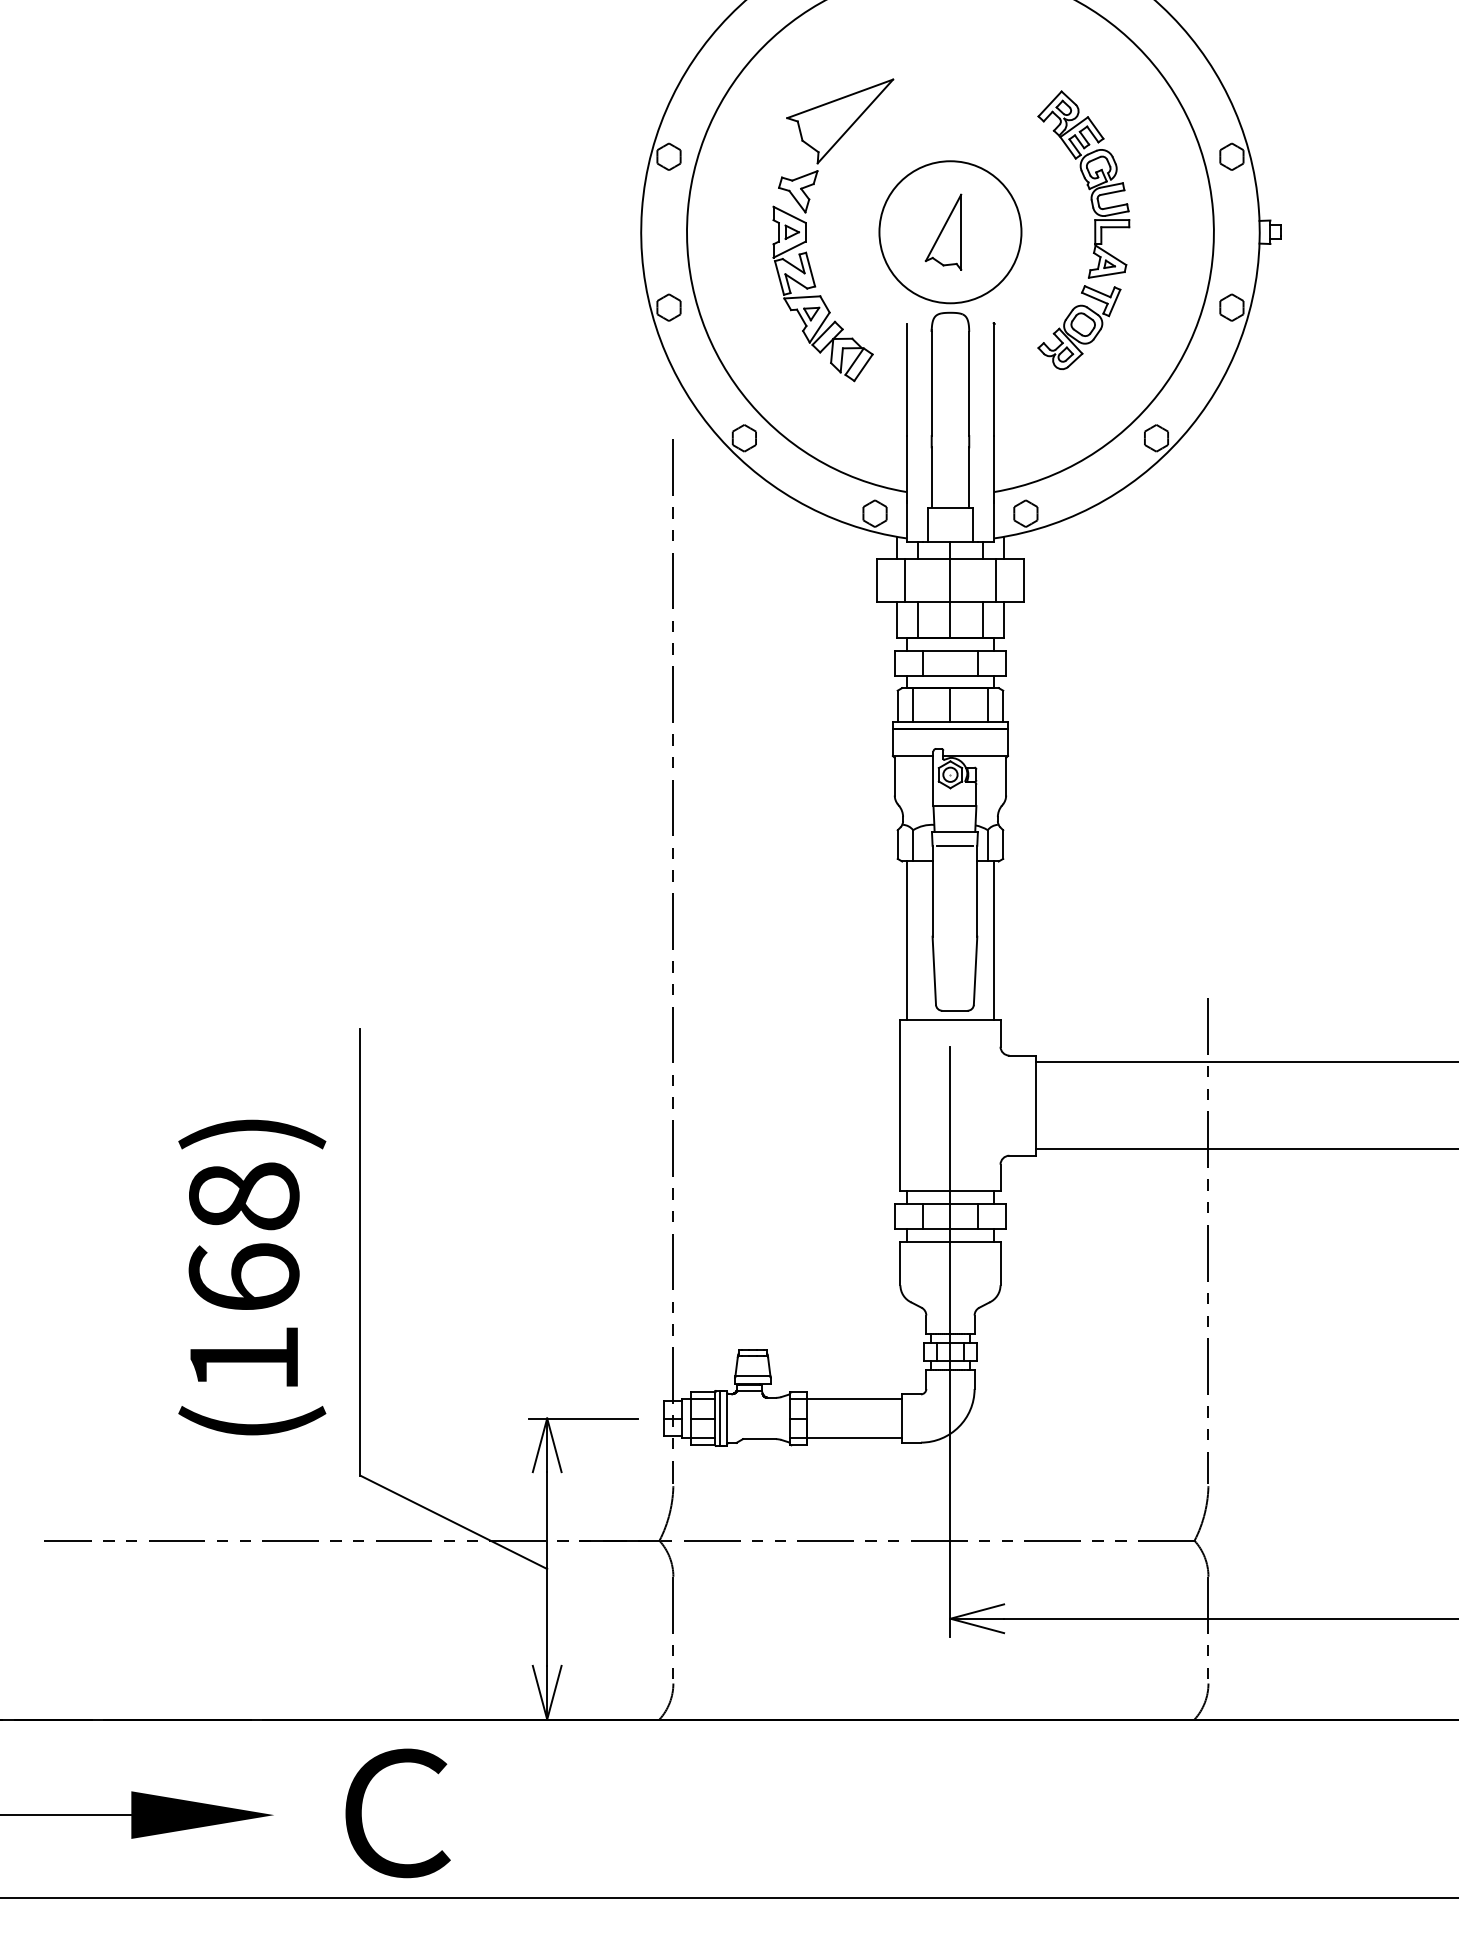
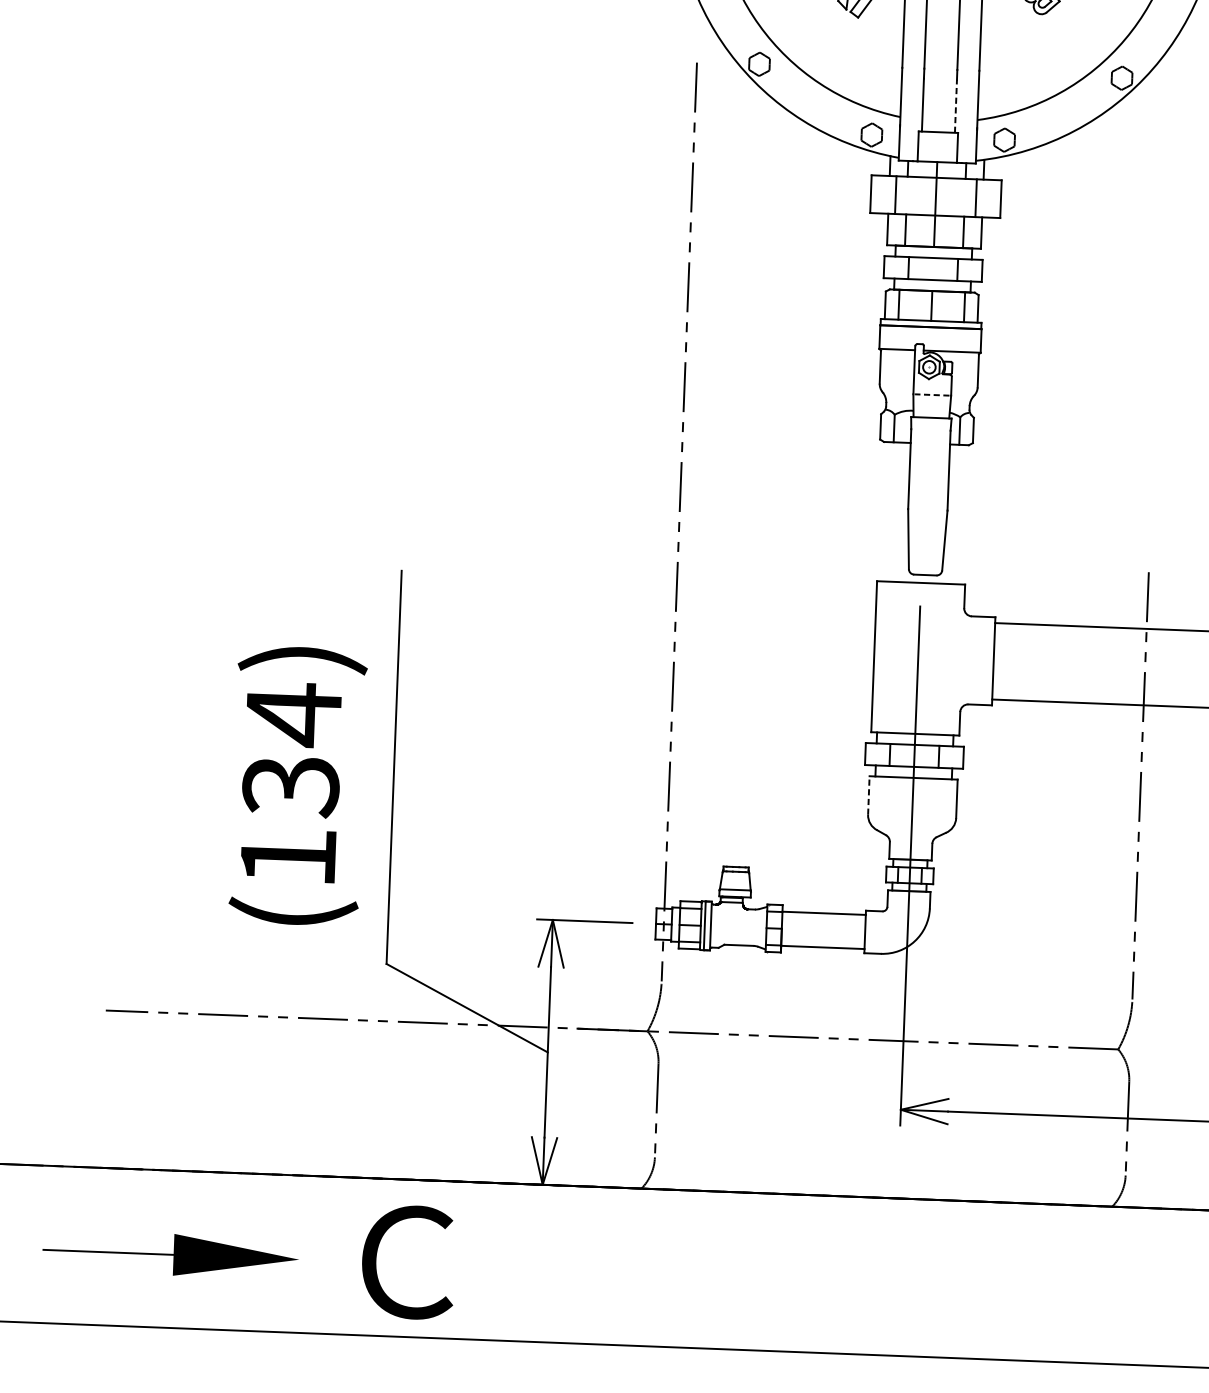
line: (969, 476) -> (956, 105), solid -> dashed
line: (954, 806) -> (931, 395), solid -> dashed
line: (954, 845) -> (930, 429), removed
line: (907, 940) -> (885, 511), removed
line: (993, 940) -> (961, 514), removed
text: (243, 1236) -> (291, 749), (168) -> (134)
line: (900, 1263) -> (868, 795), solid -> dashed

